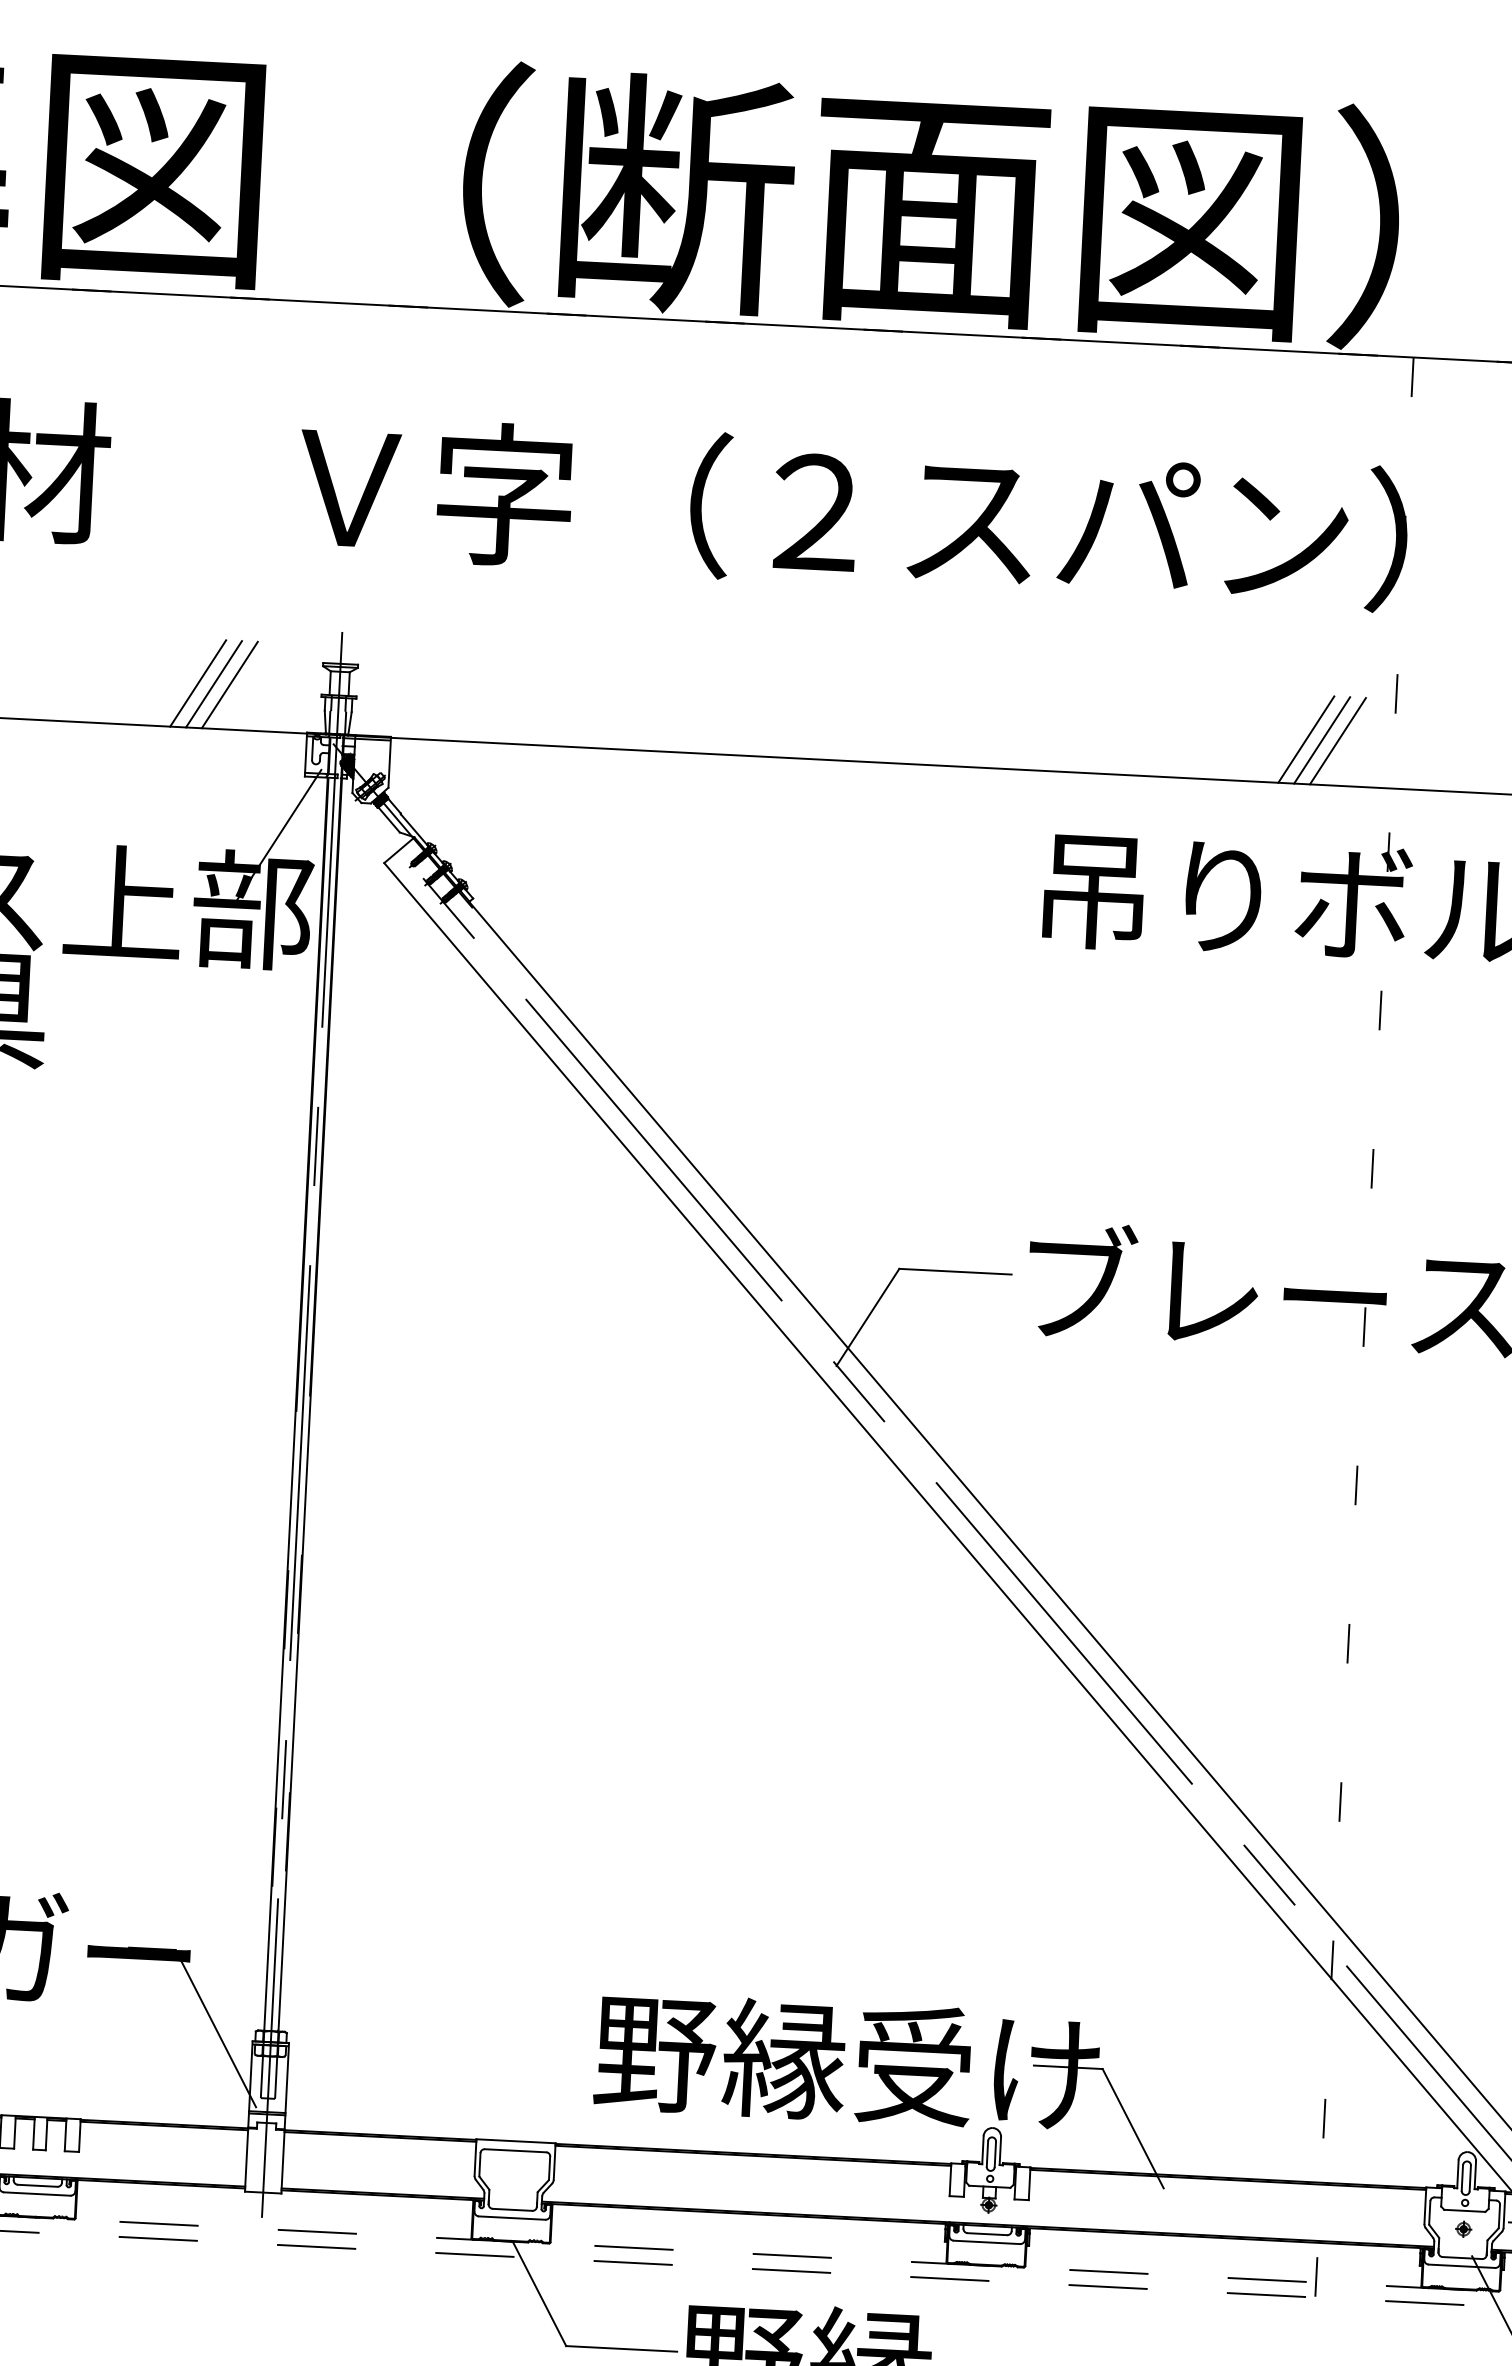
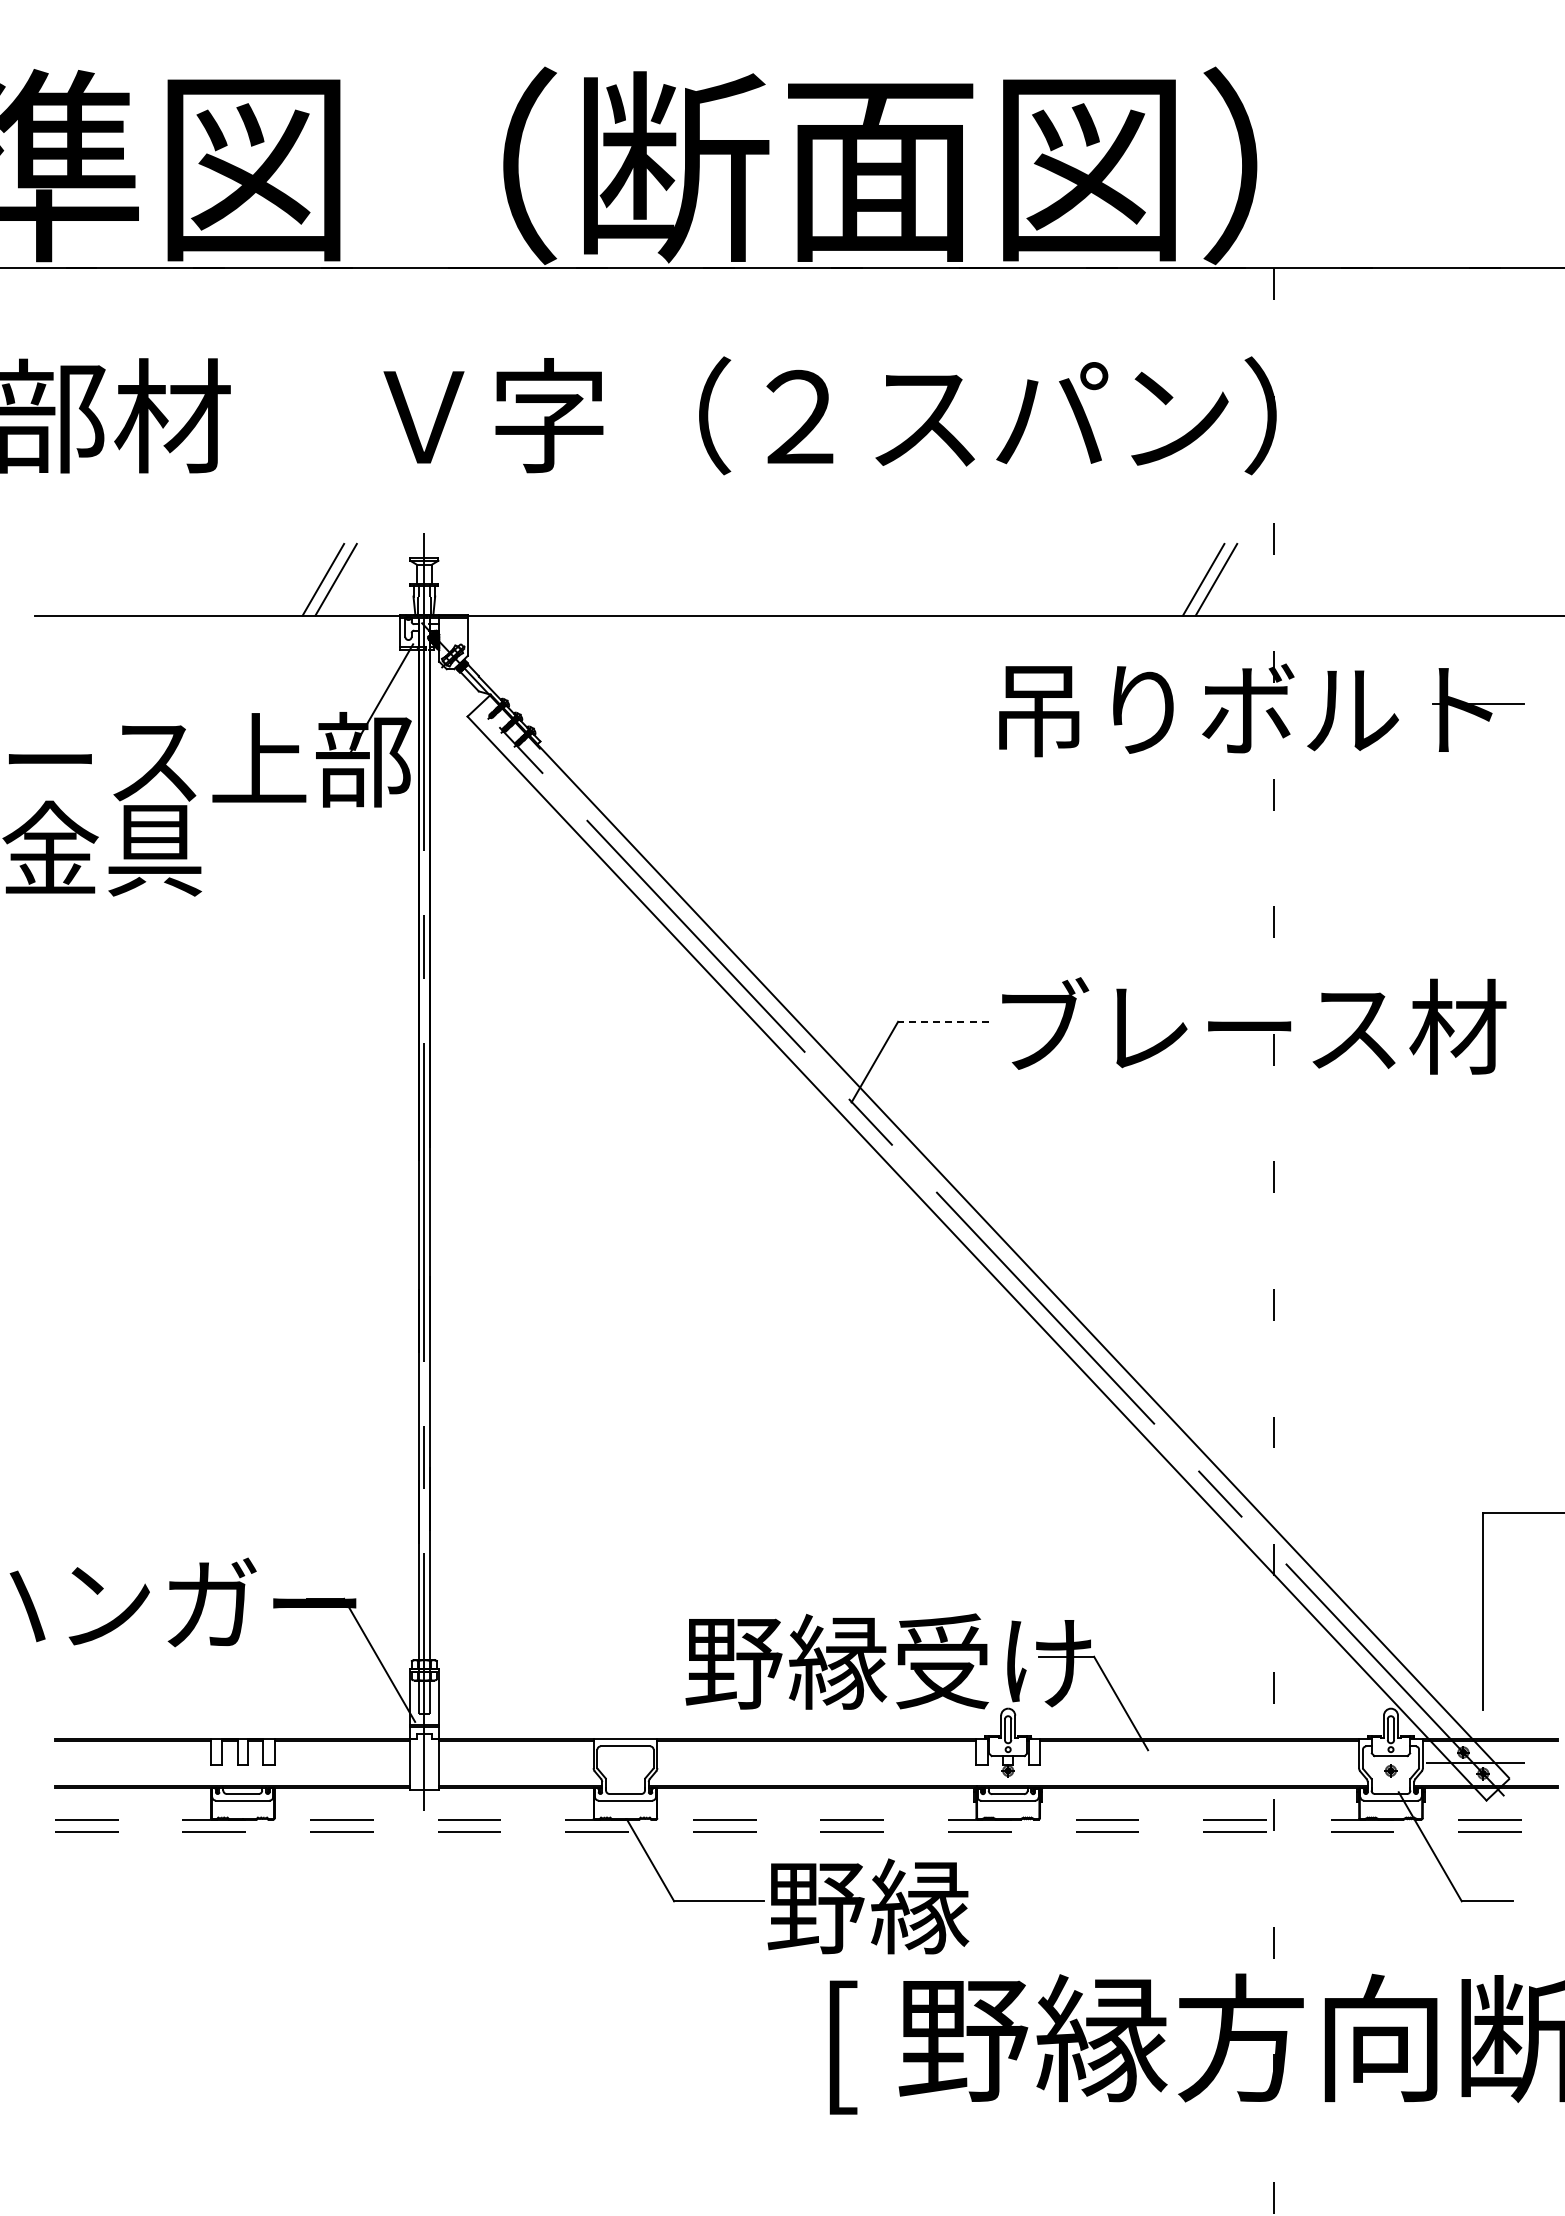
line: (198, 683) -> (310, 579), removed
line: (1337, 740) -> (1228, 579), removed
line: (954, 1271) -> (942, 1021), solid -> dashed

